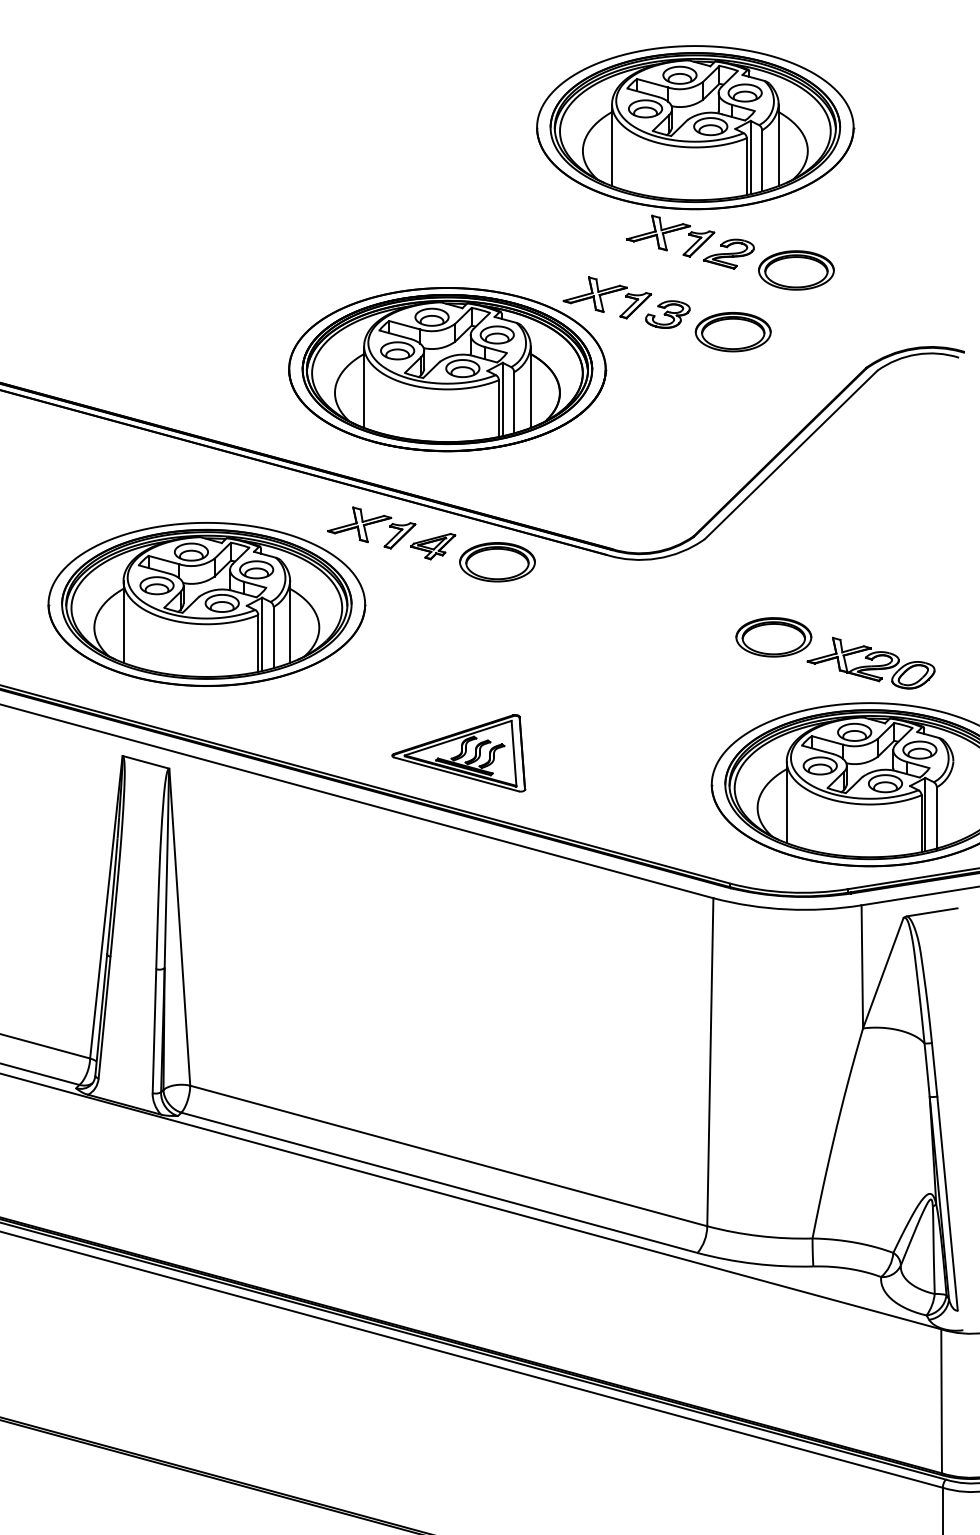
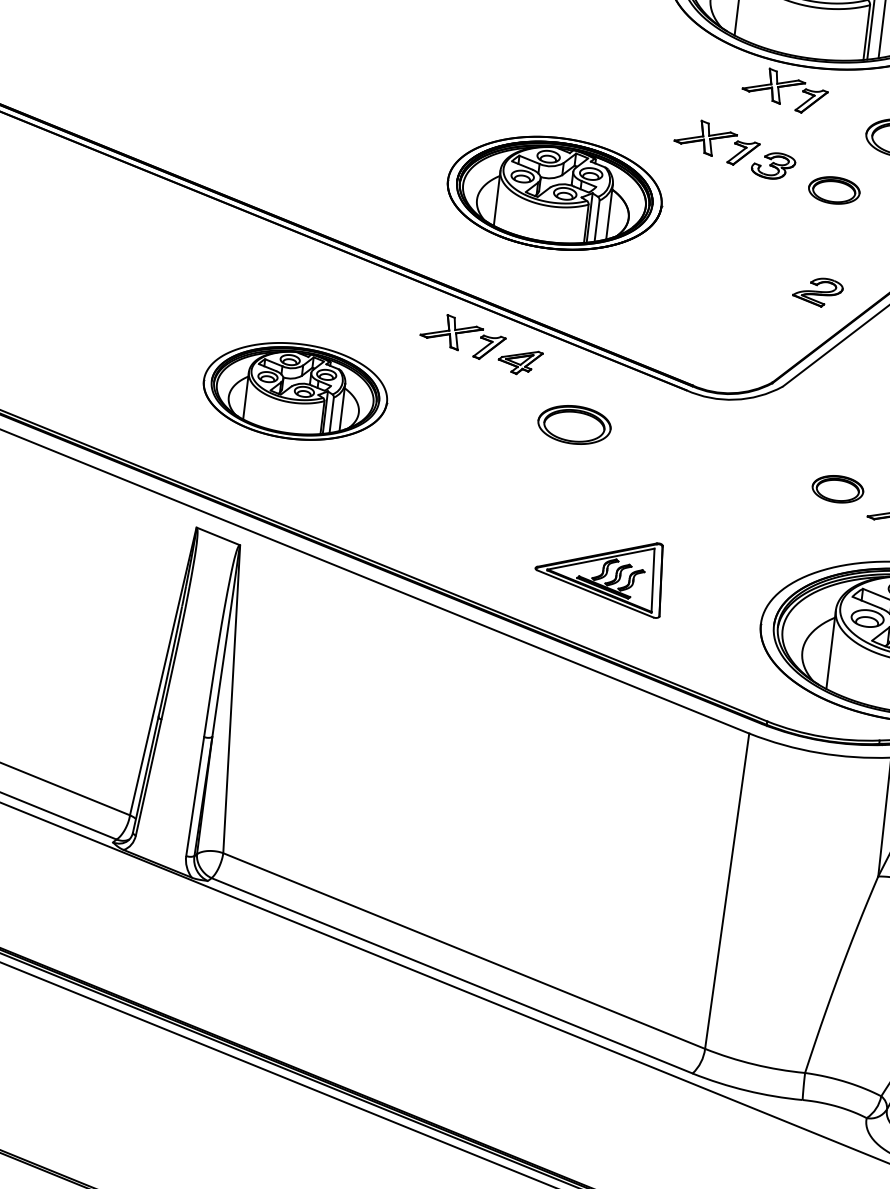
part: (728, 253) -> (817, 291), moved
part: (732, 332) -> (833, 190), size x0.7
part: (447, 369) -> (554, 193), size x0.7
part: (497, 562) -> (574, 425), moved
part: (206, 604) -> (295, 391), size x0.6
part: (773, 637) -> (837, 489), size x0.7
part: (458, 753) -> (599, 573), moved

